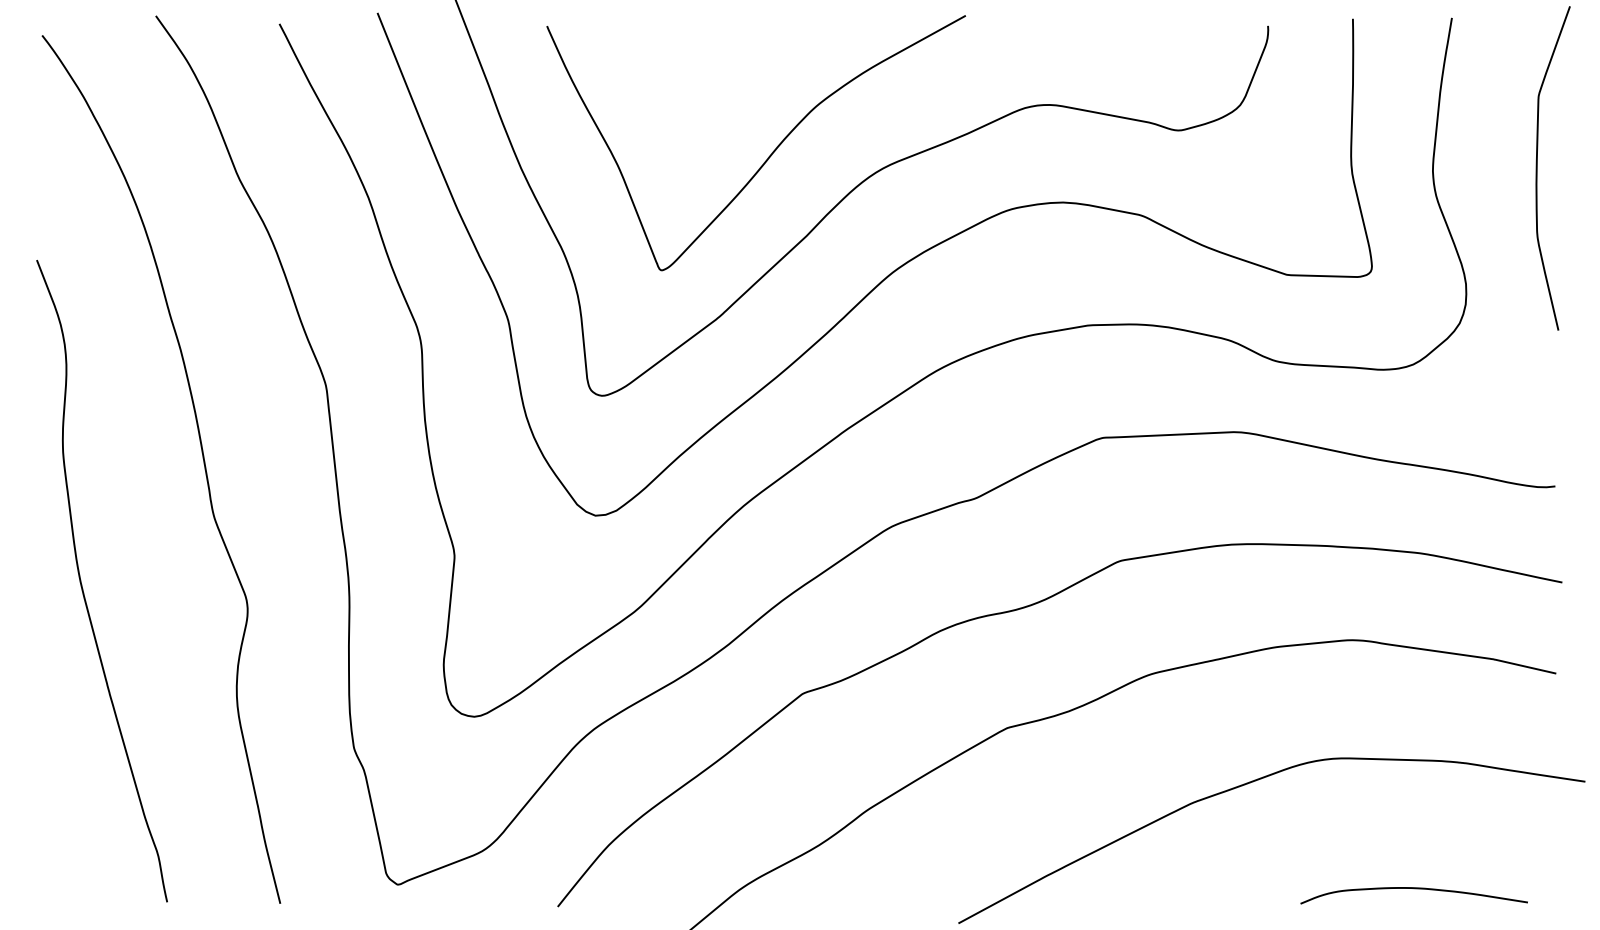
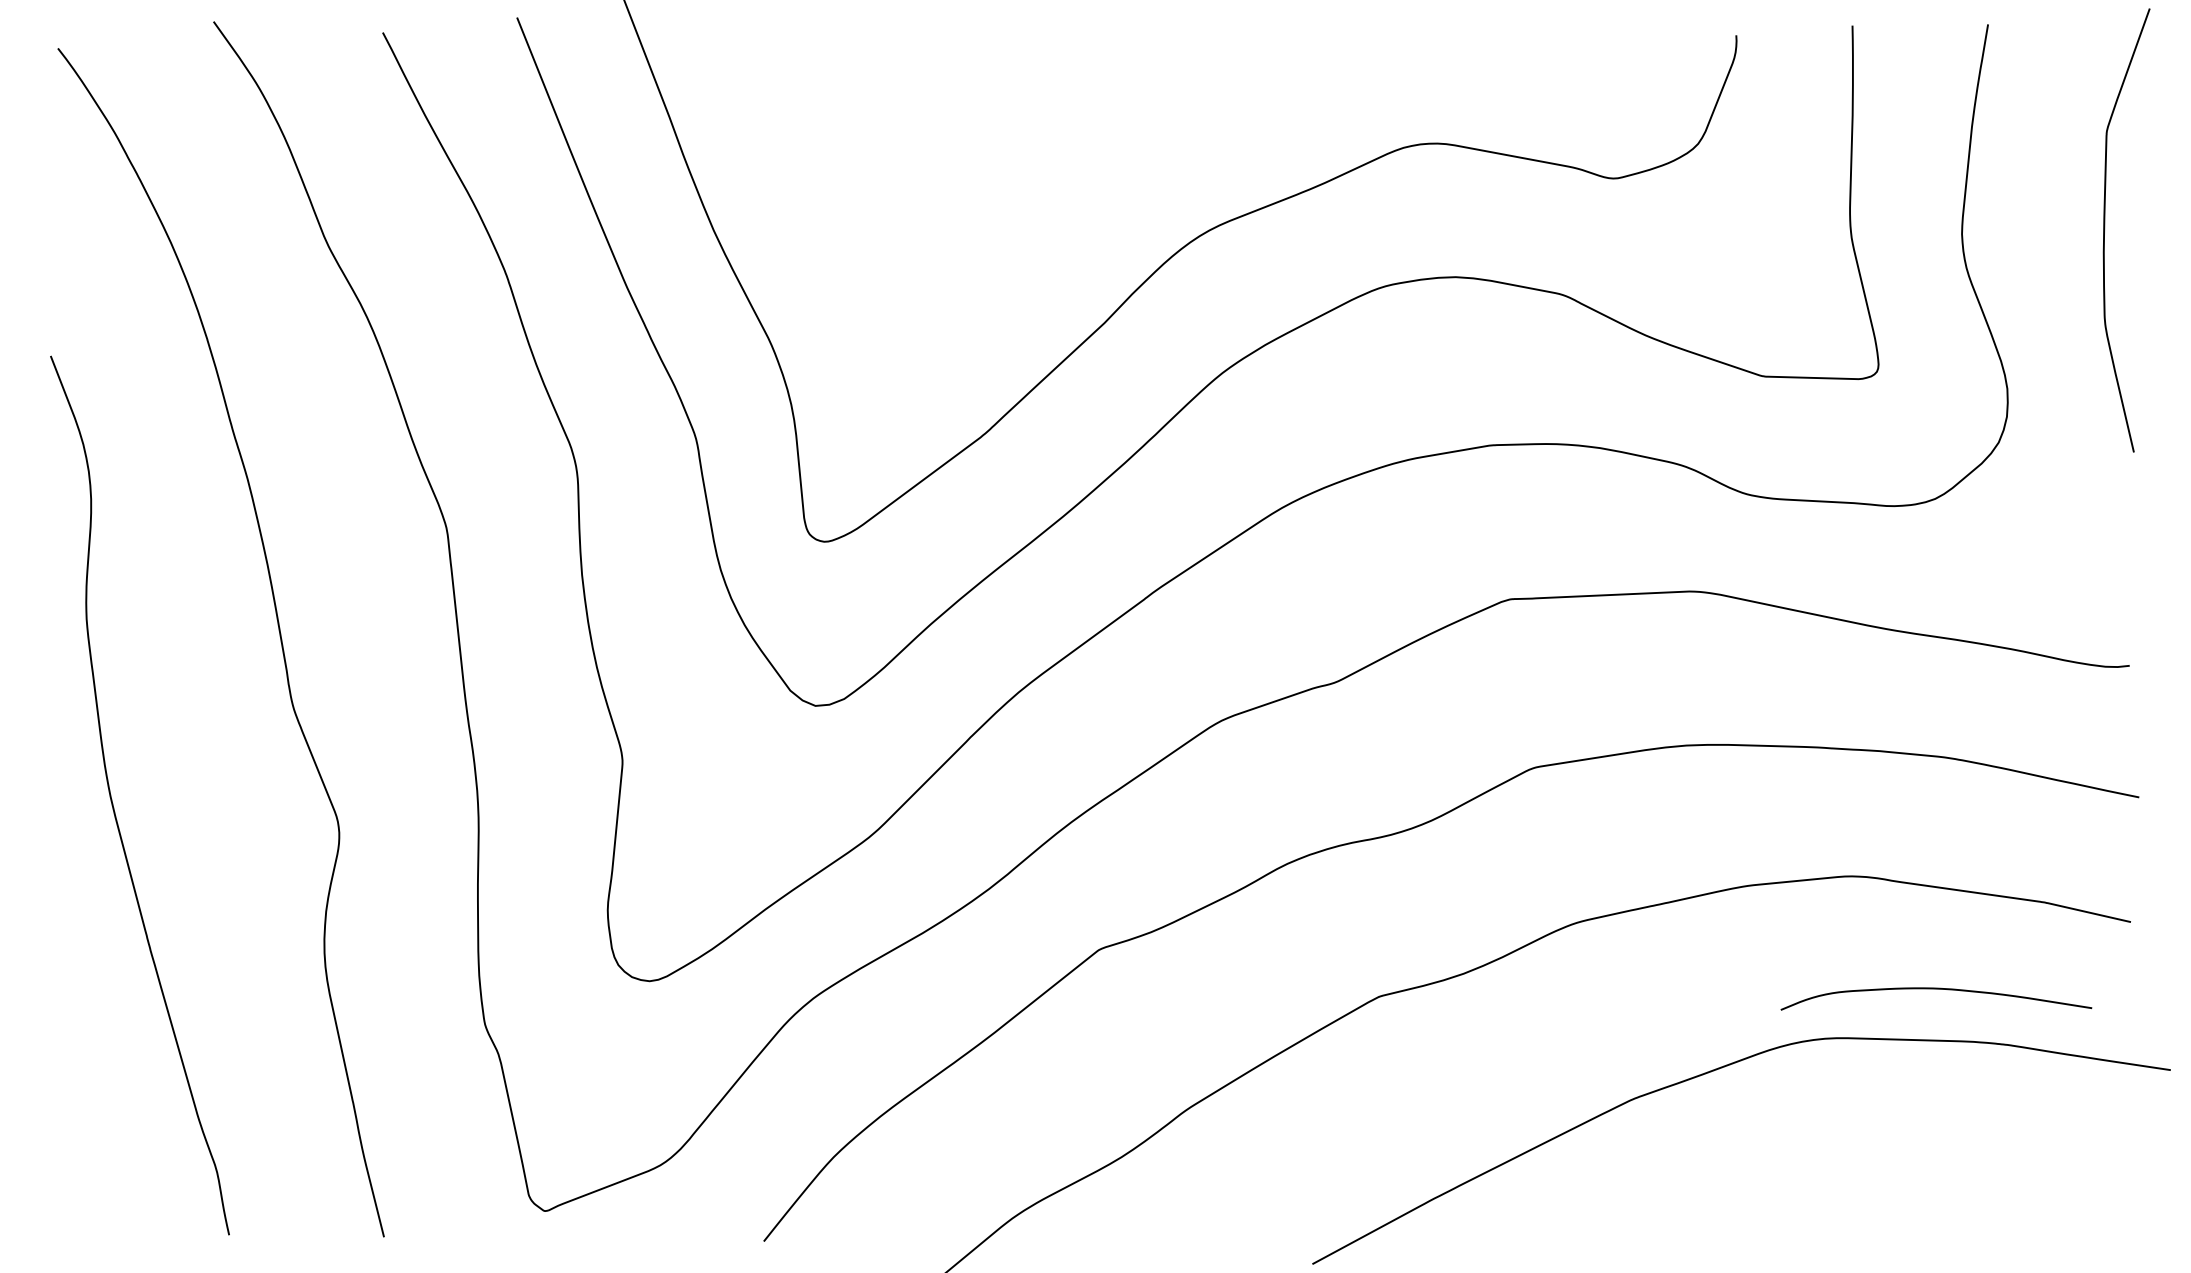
curve: (768, 156) -> (1052, 214), removed
curve: (1414, 889) -> (1936, 990), moved

